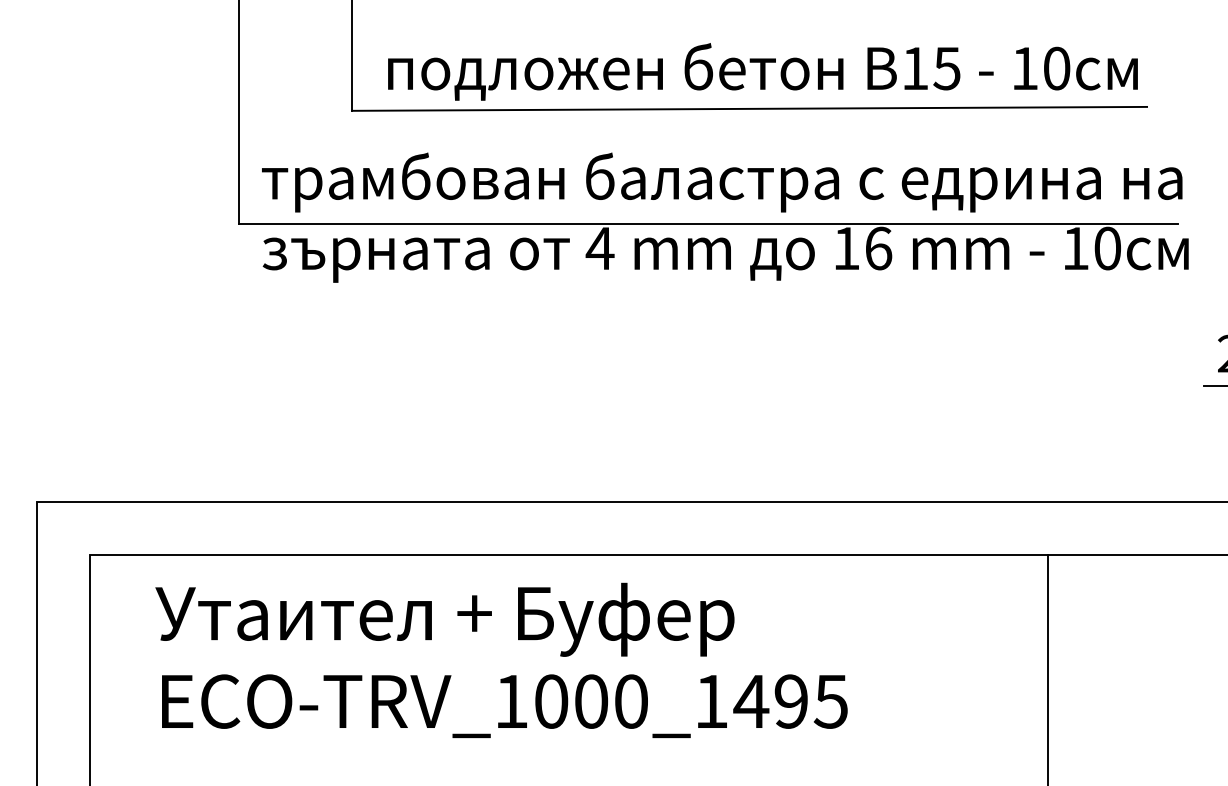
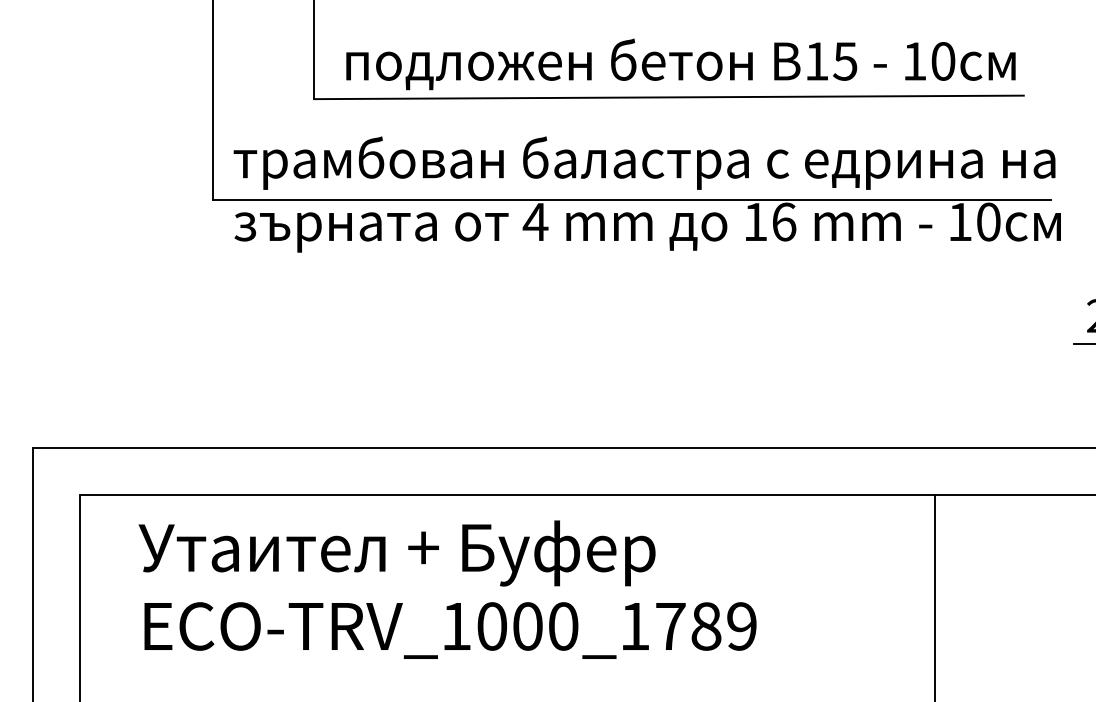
text: (790, 701) -> (705, 626), ECO-TRV_1000_1495 -> ECO-TRV_1000_1789

